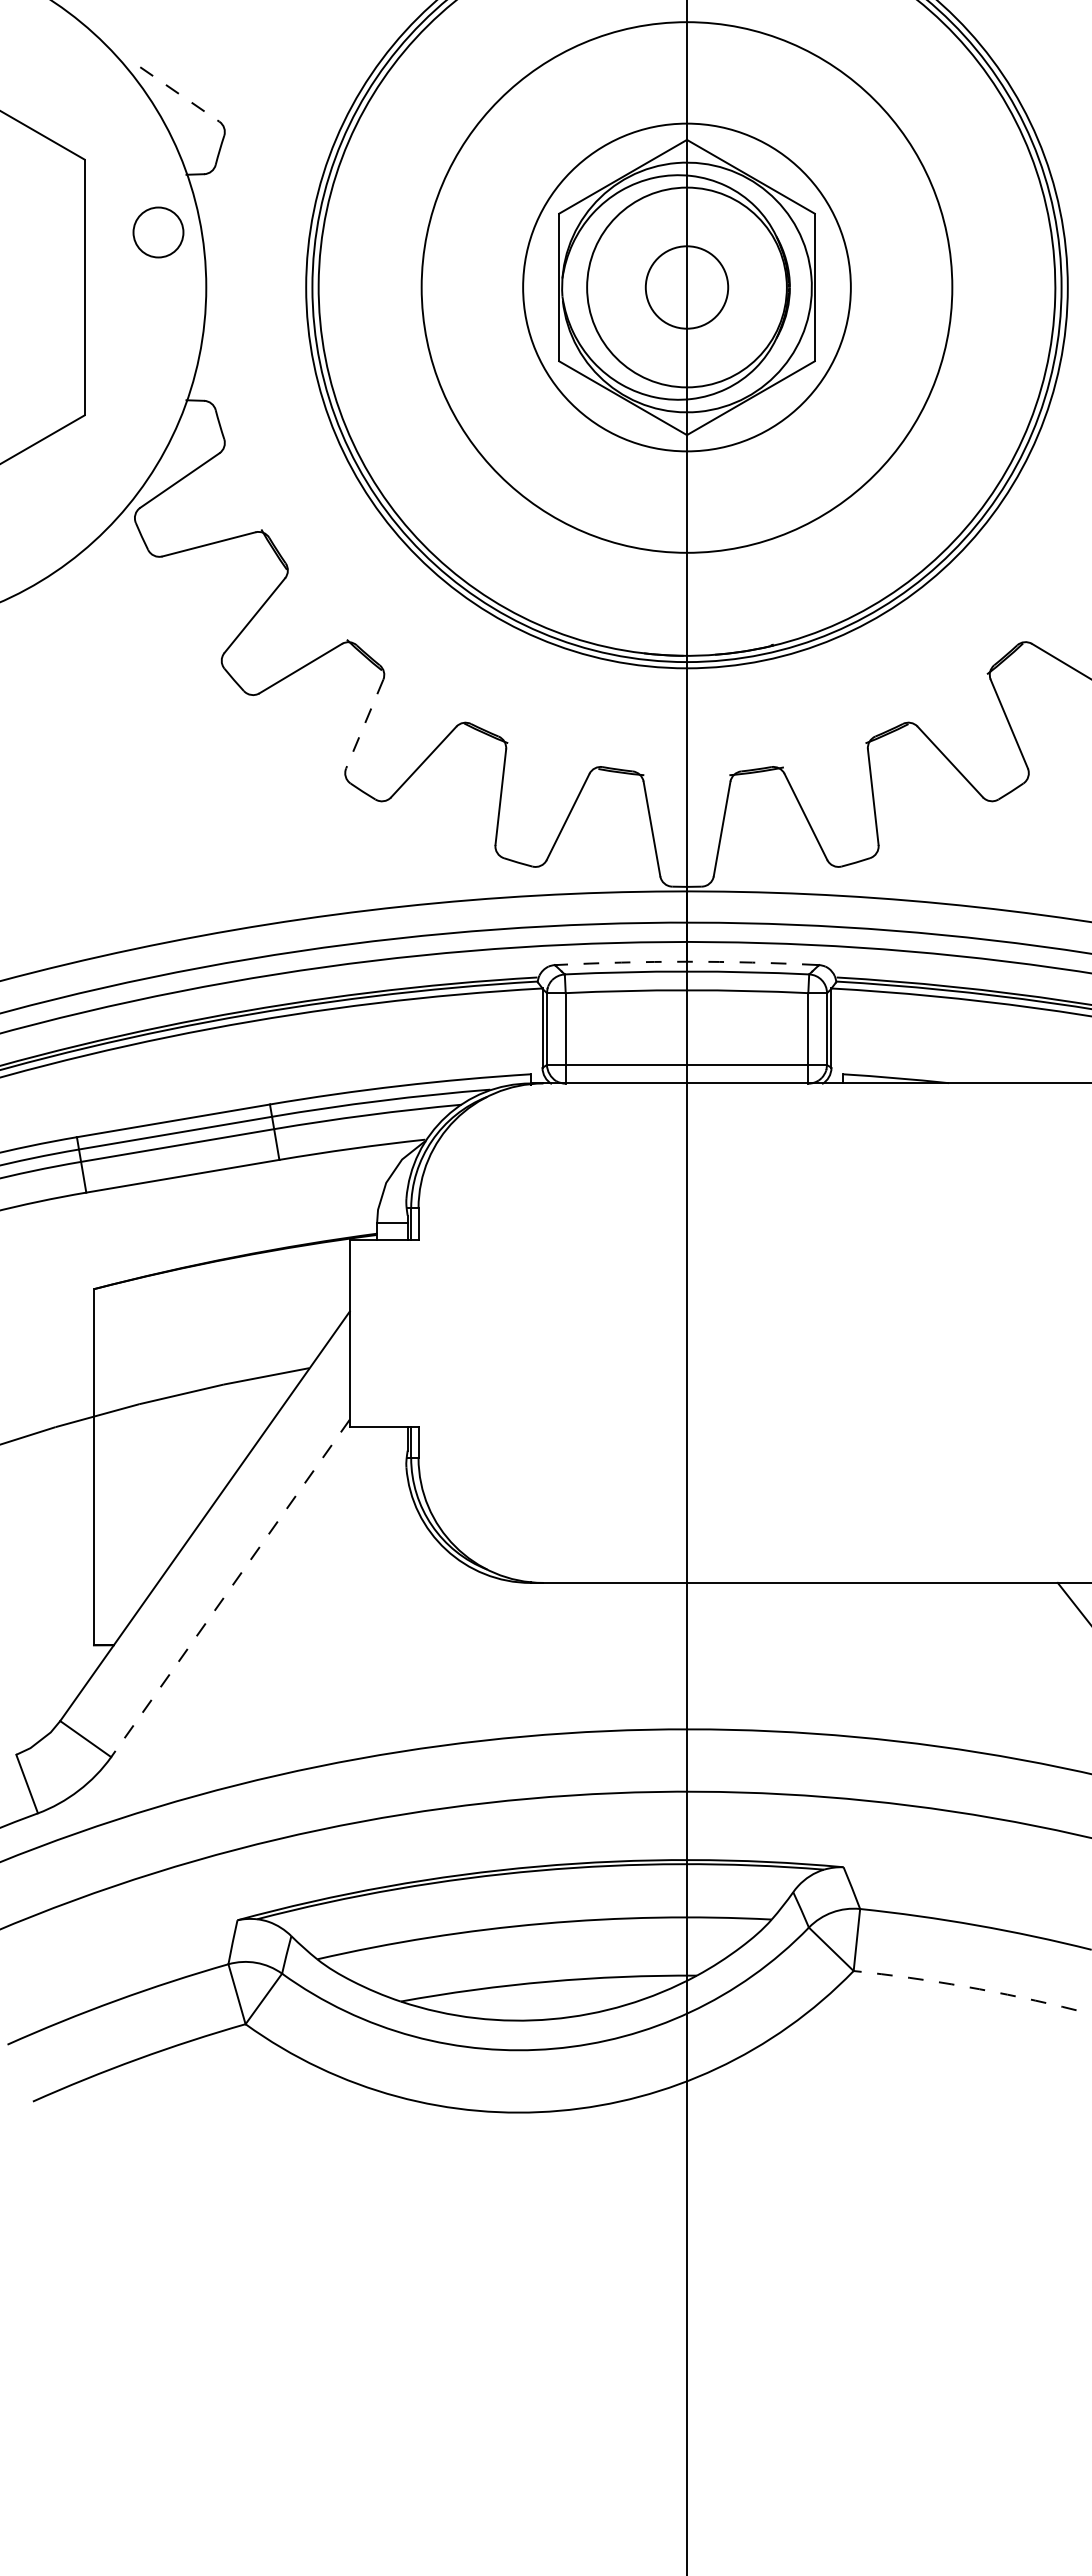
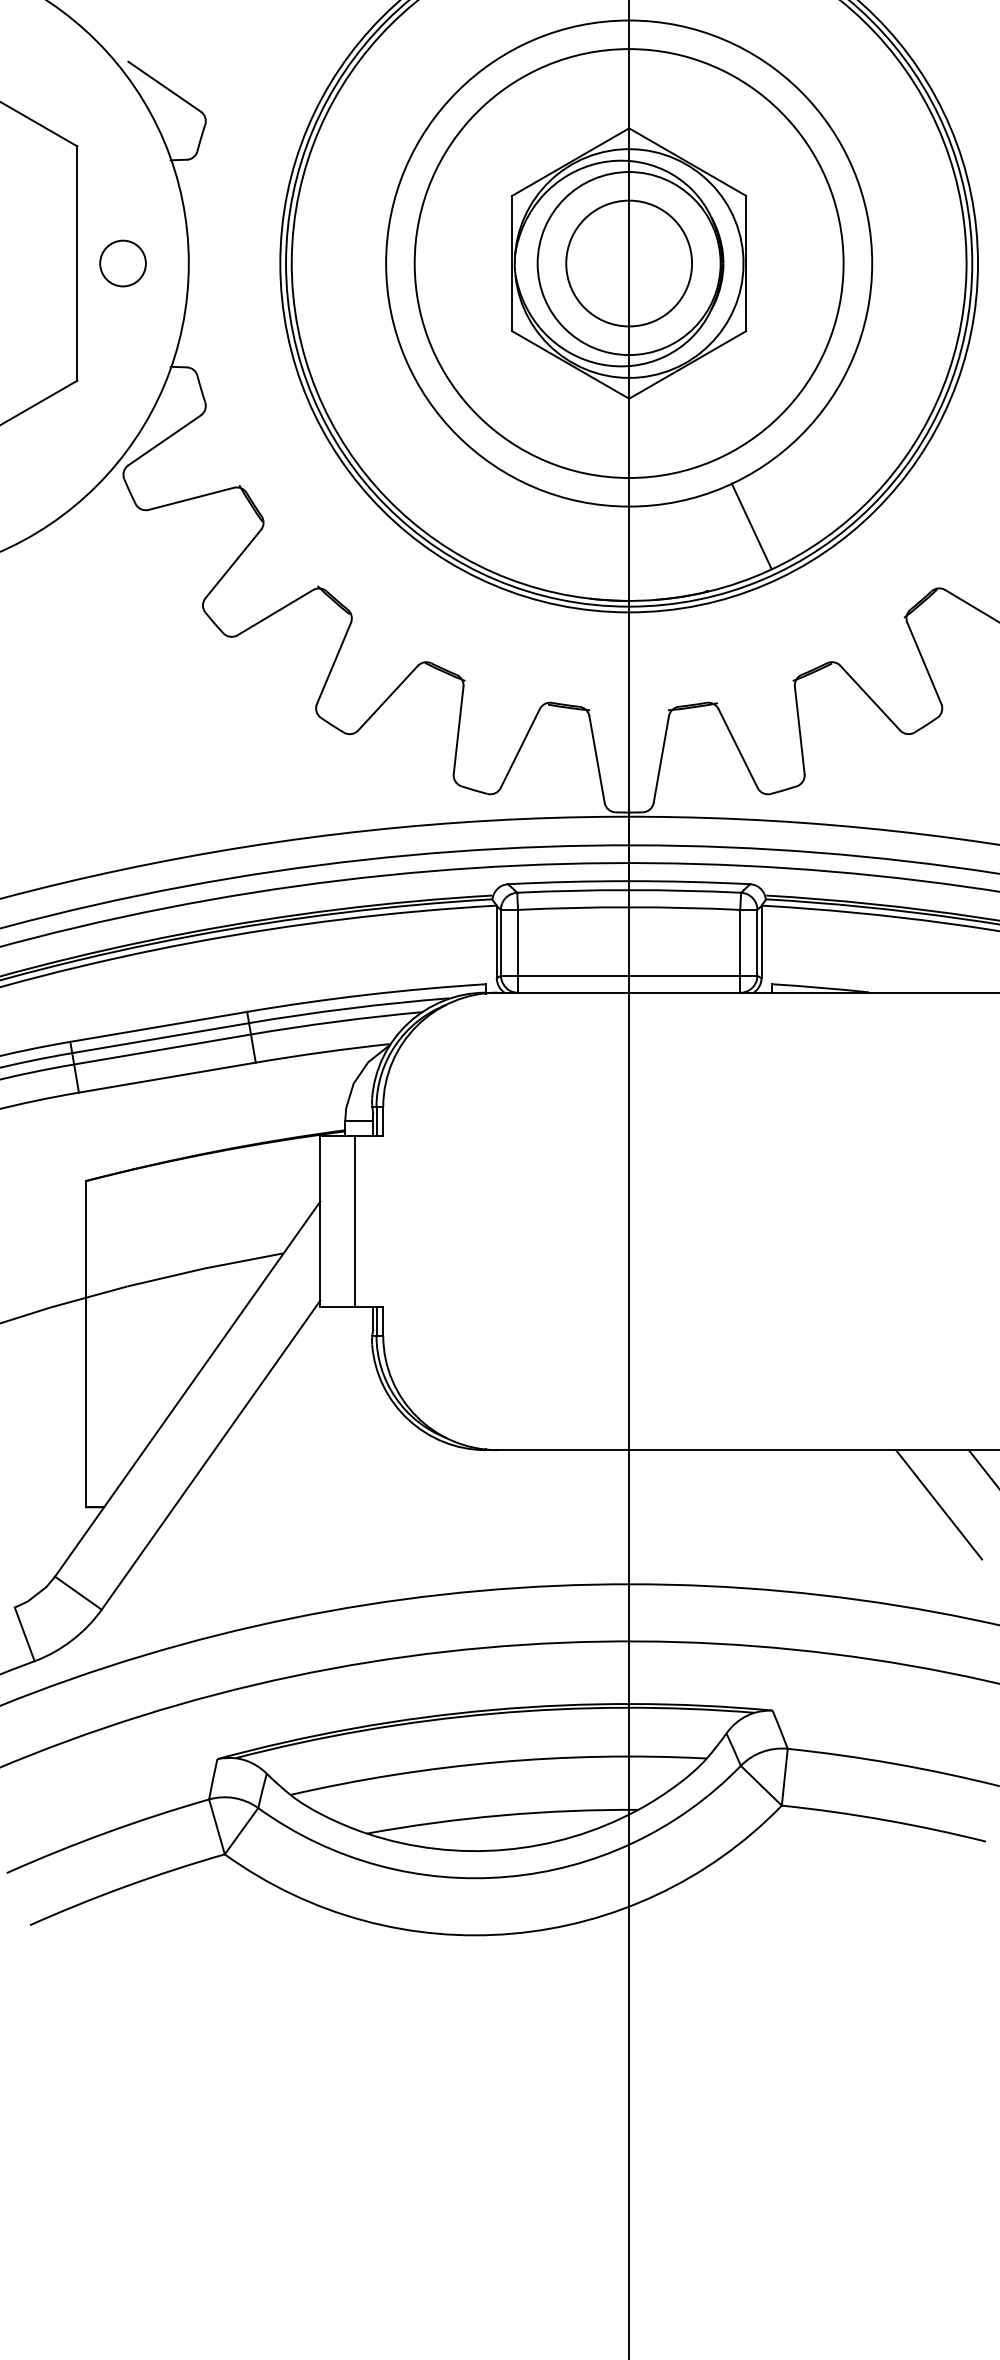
line: (180, 94) -> (165, 86), dashed -> solid
circle: (158, 232) -> (123, 263), moved
circle: (686, 287) -> (628, 263), size x1.43
circle: (686, 287) -> (628, 263), size x1.67
line: (820, 574) -> (751, 526), added
line: (364, 724) -> (333, 663), dashed -> solid
arc: (687, 961) -> (629, 880), dashed -> solid
line: (387, 1332) -> (354, 1220), added
line: (230, 1588) -> (211, 1455), dashed -> solid
line: (1025, 1642) -> (939, 1504), added
arc: (965, 1986) -> (884, 1819), dashed -> solid

